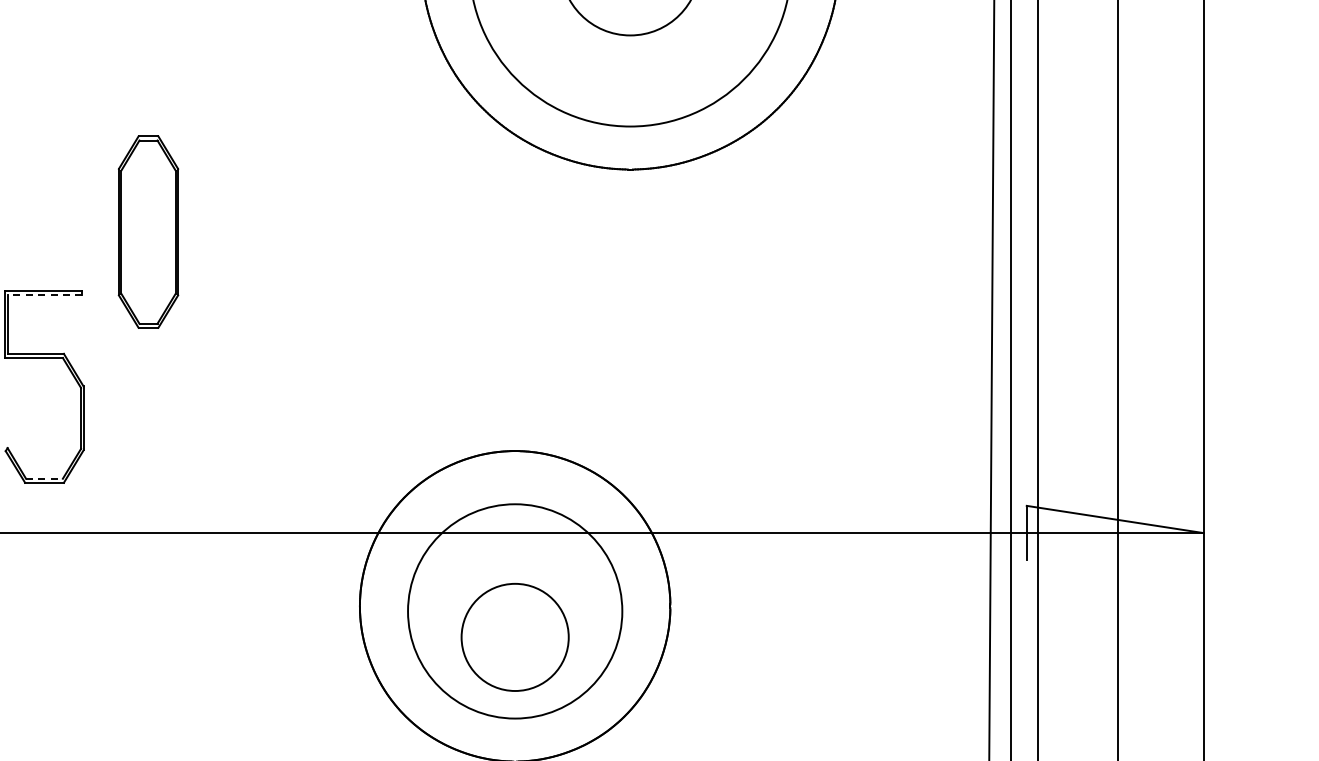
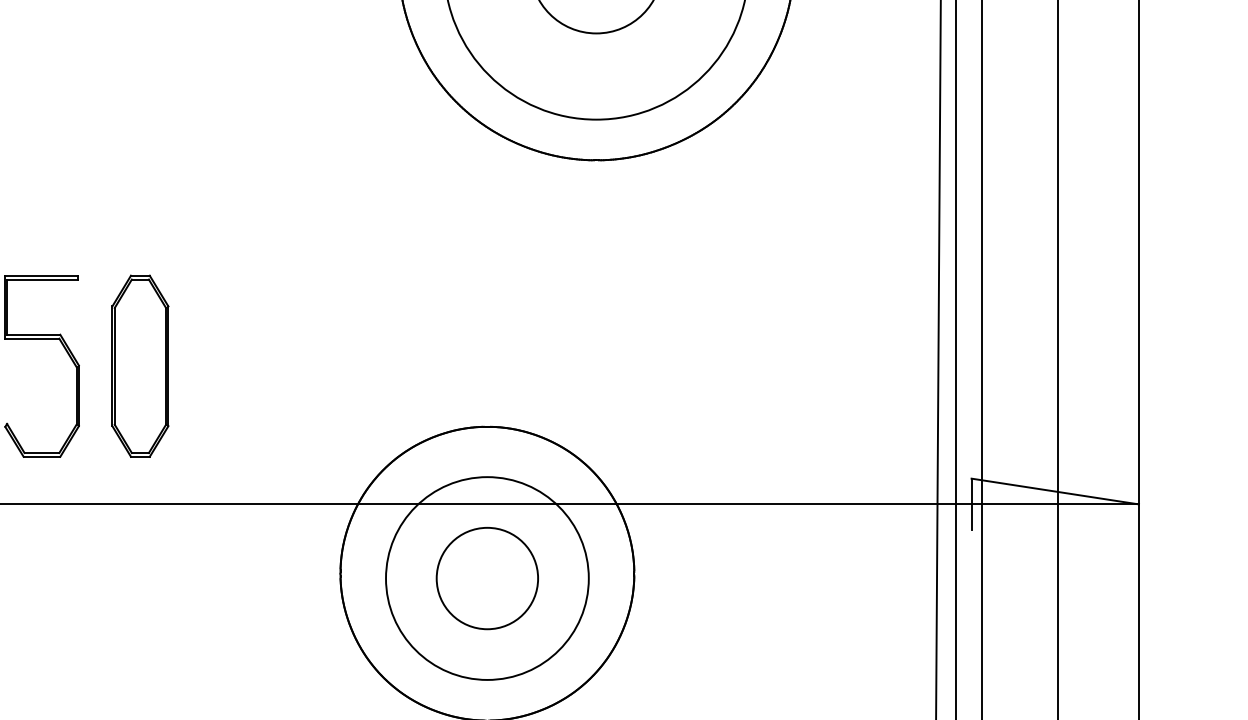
part: (148, 231) -> (140, 365), moved
line: (44, 295) -> (41, 279), dashed -> solid
line: (44, 478) -> (41, 452), dashed -> solid
circle: (514, 637) -> (486, 578), moved

